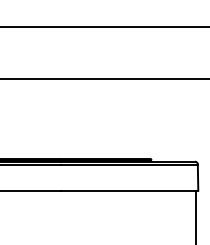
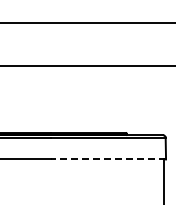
line: (129, 190) -> (108, 159), solid -> dashed

